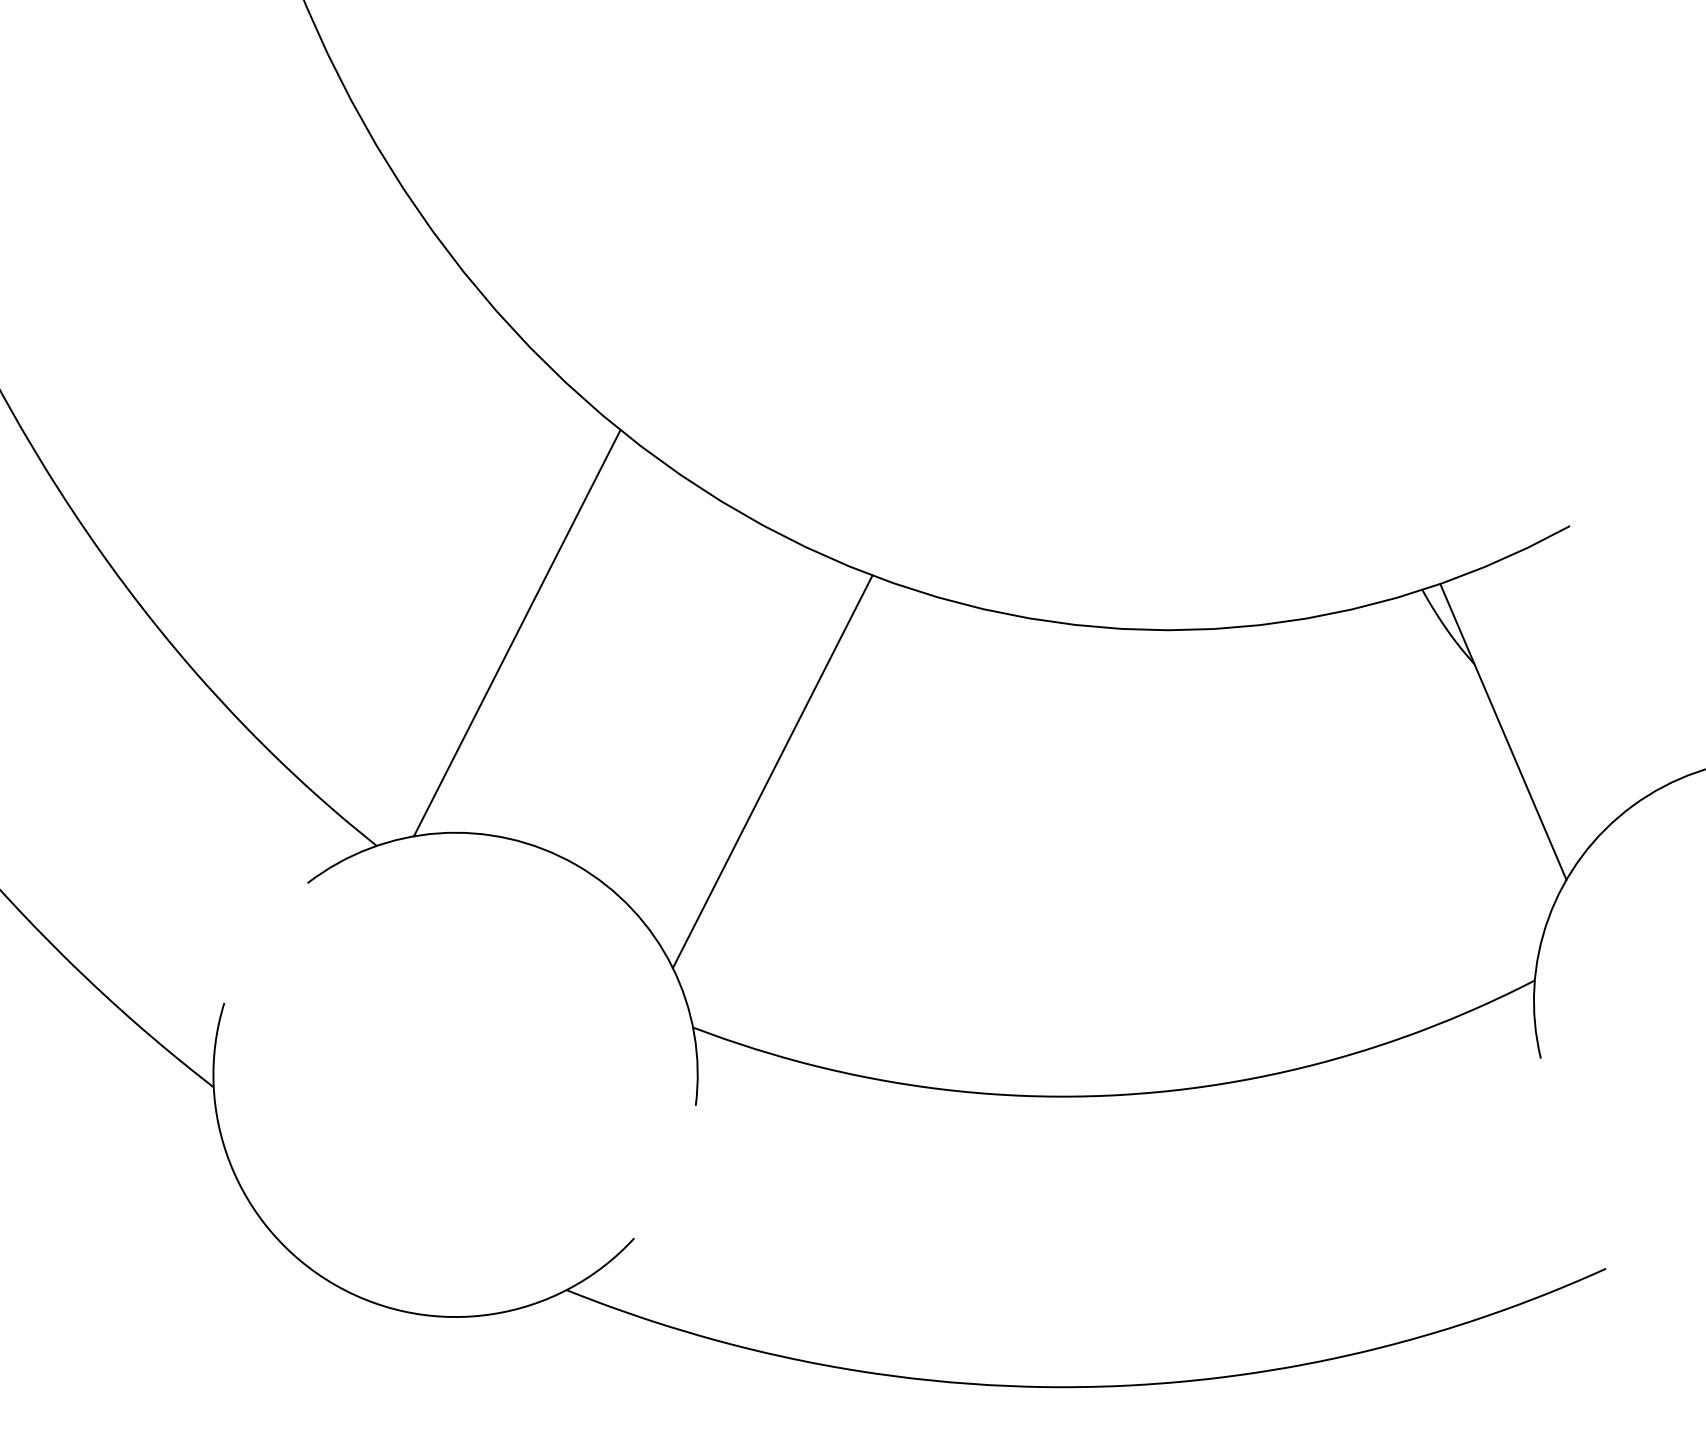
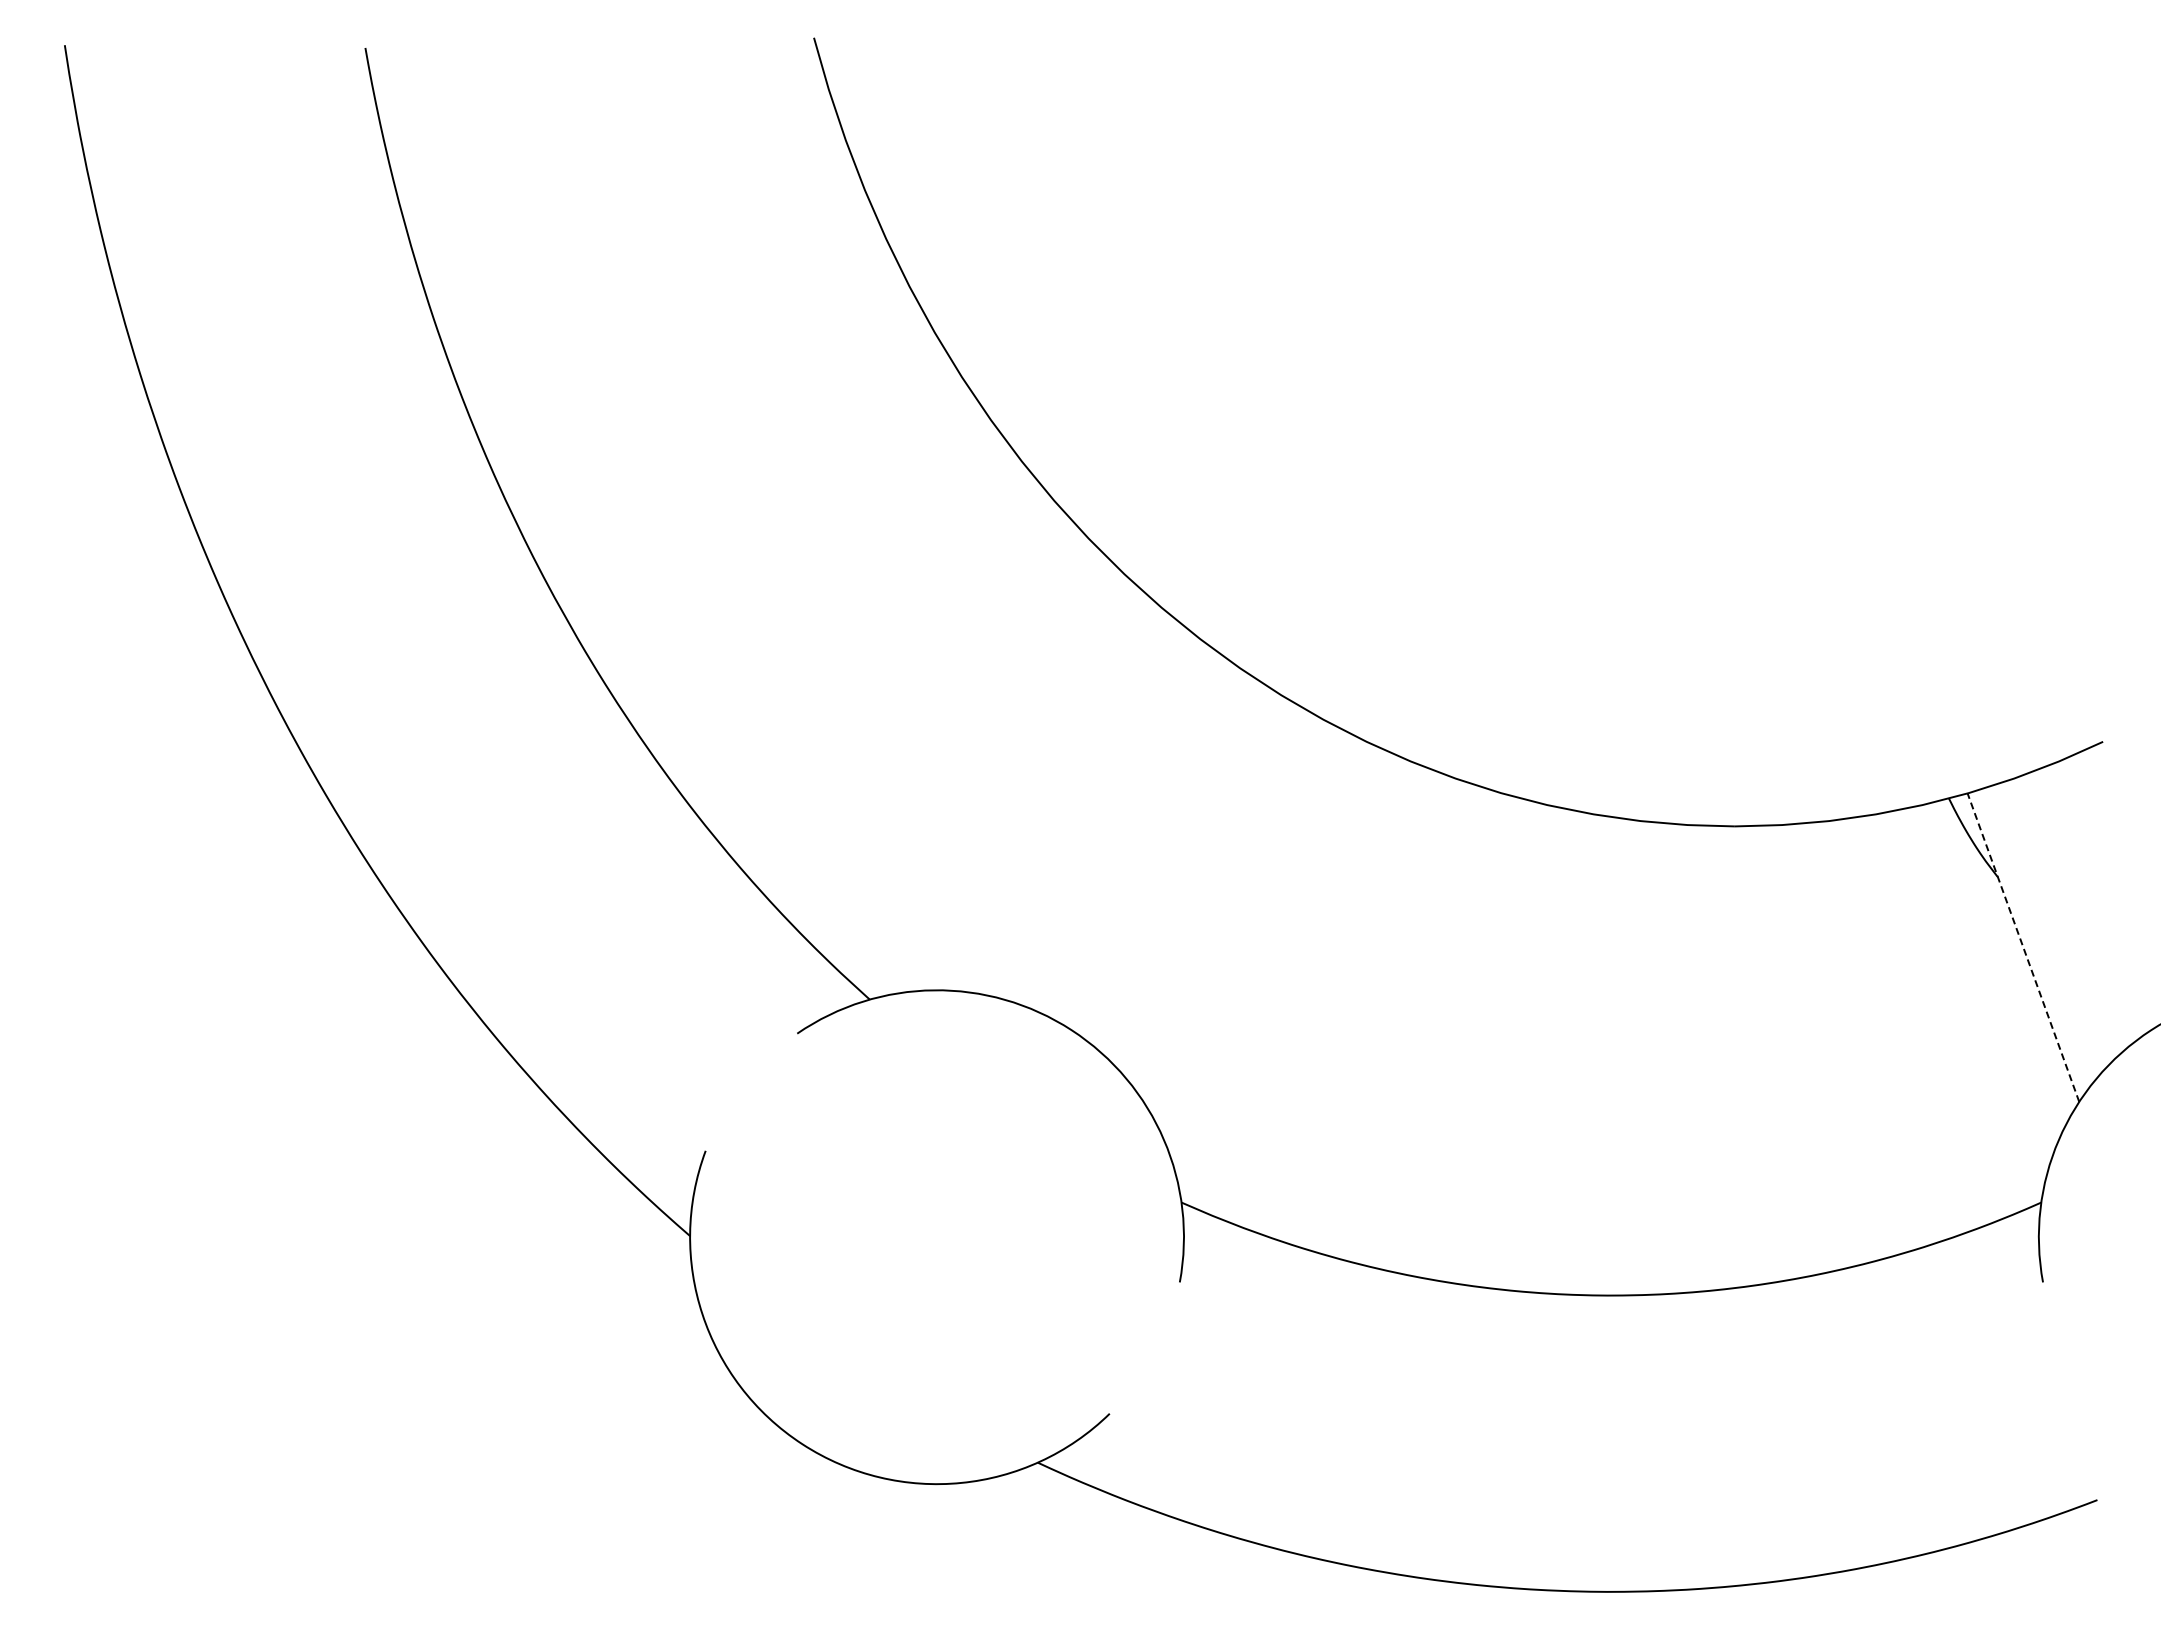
line: (516, 633) -> (1024, 791), removed
line: (1503, 731) -> (2023, 947), solid -> dashed
line: (772, 771) -> (1276, 946), removed

